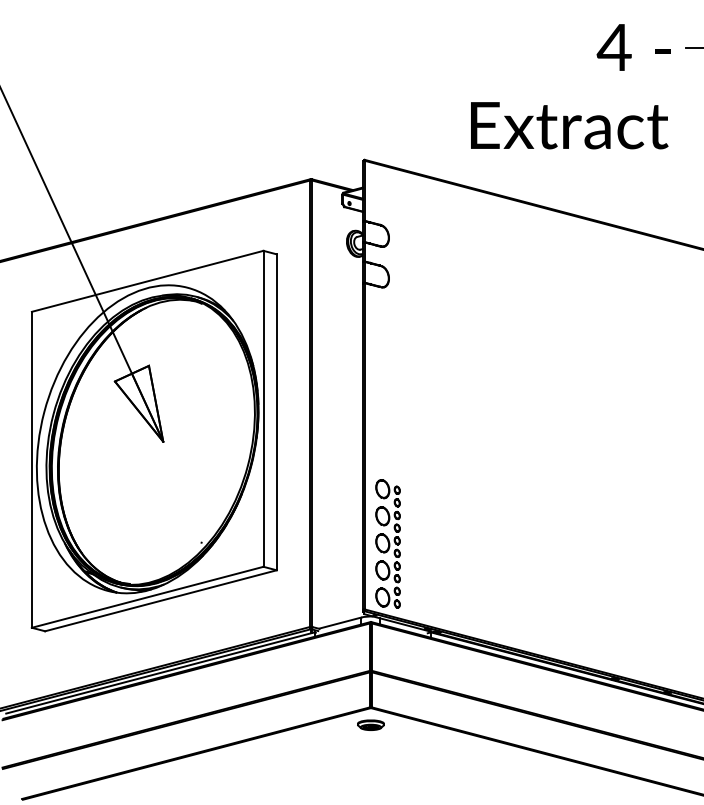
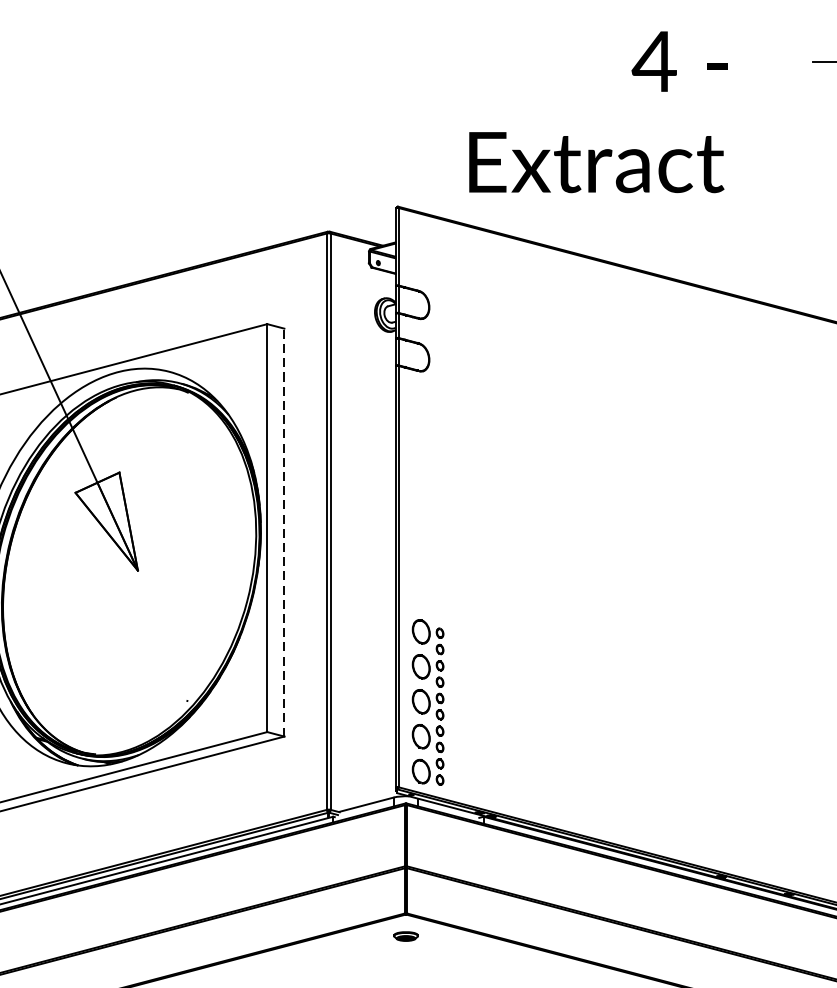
text: (570, 86) -> (597, 111), moved
line: (276, 412) -> (284, 532), solid -> dashed
part: (370, 724) -> (405, 935), size x0.7

